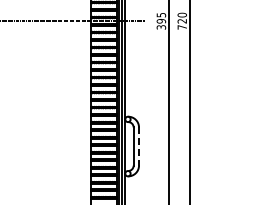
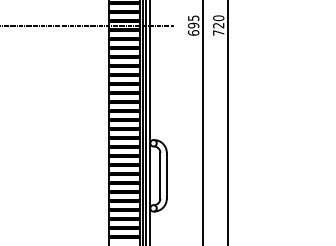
text: (161, 27) -> (193, 33), 395 -> 695
line: (139, 147) -> (167, 176), dashed -> solid

